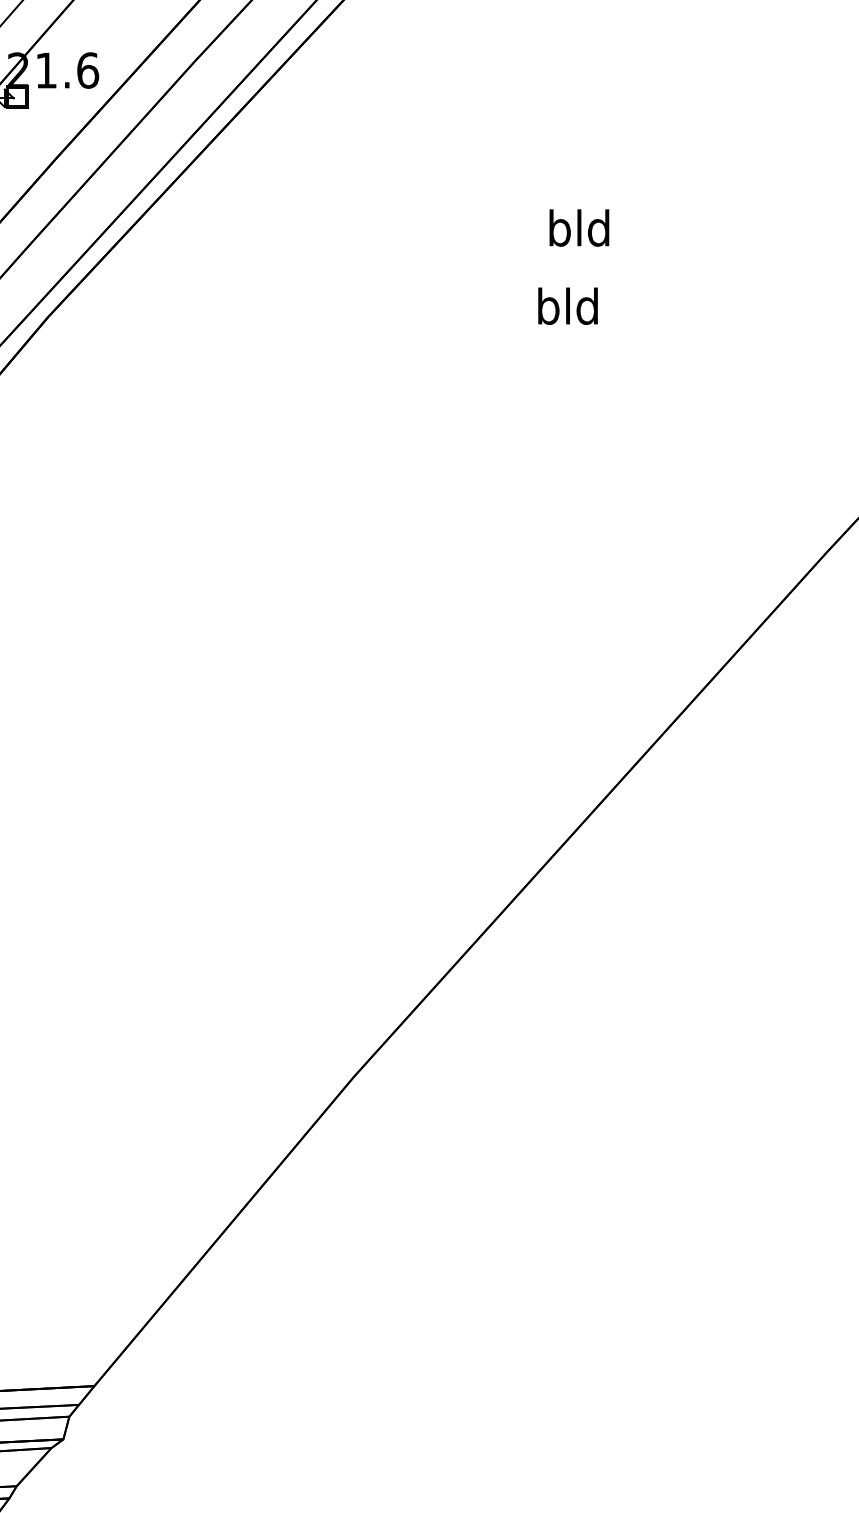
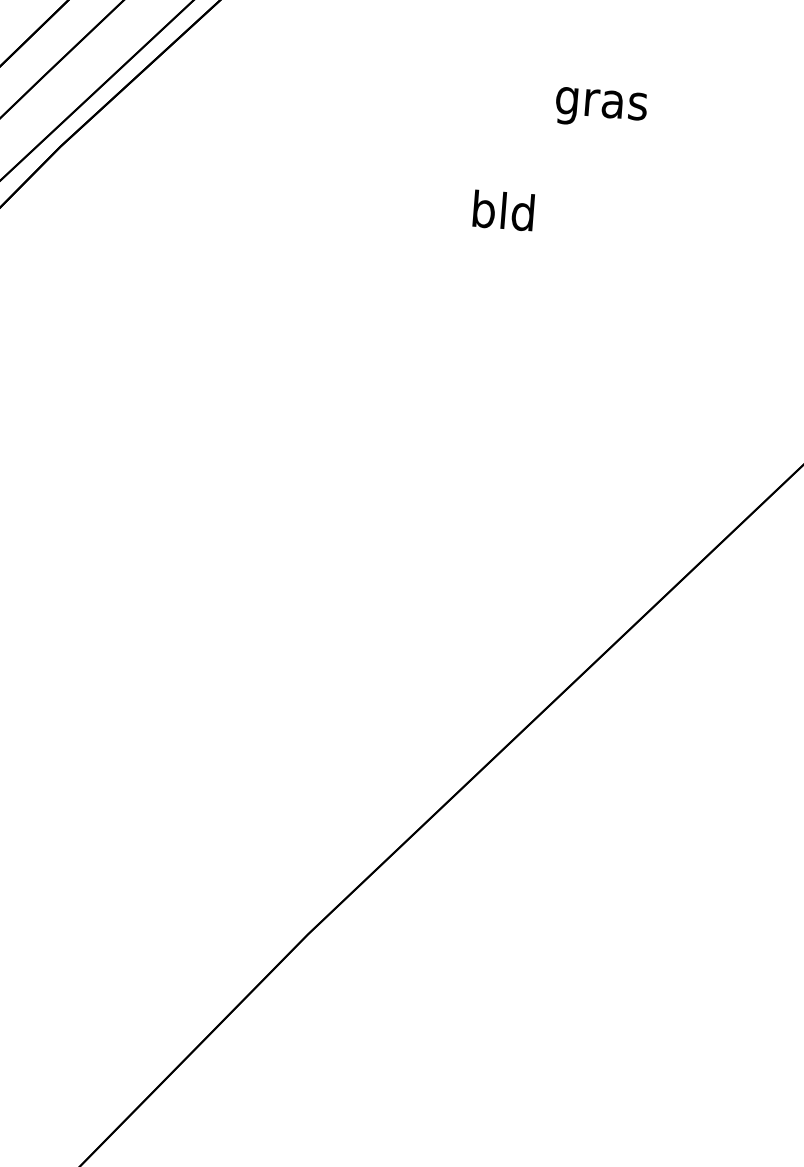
text: (579, 232) -> (601, 103), bld -> gras
text: (567, 305) -> (503, 209), moved

